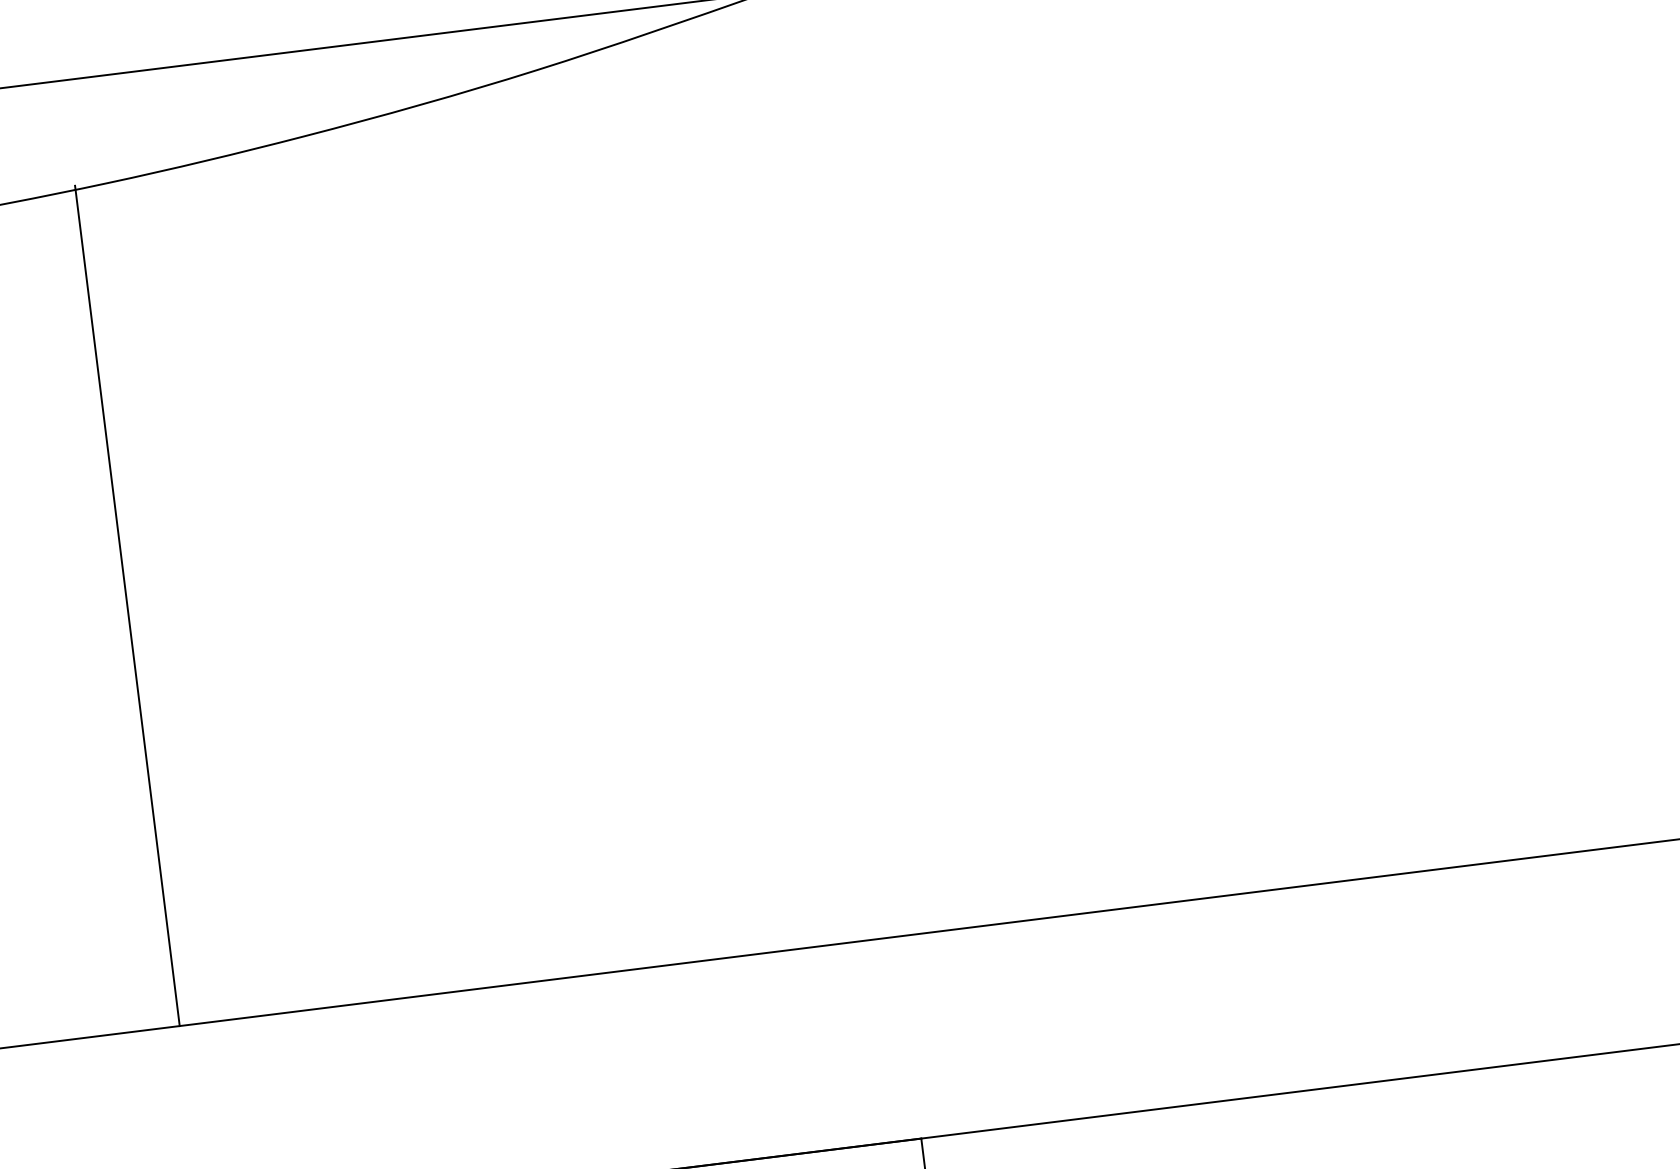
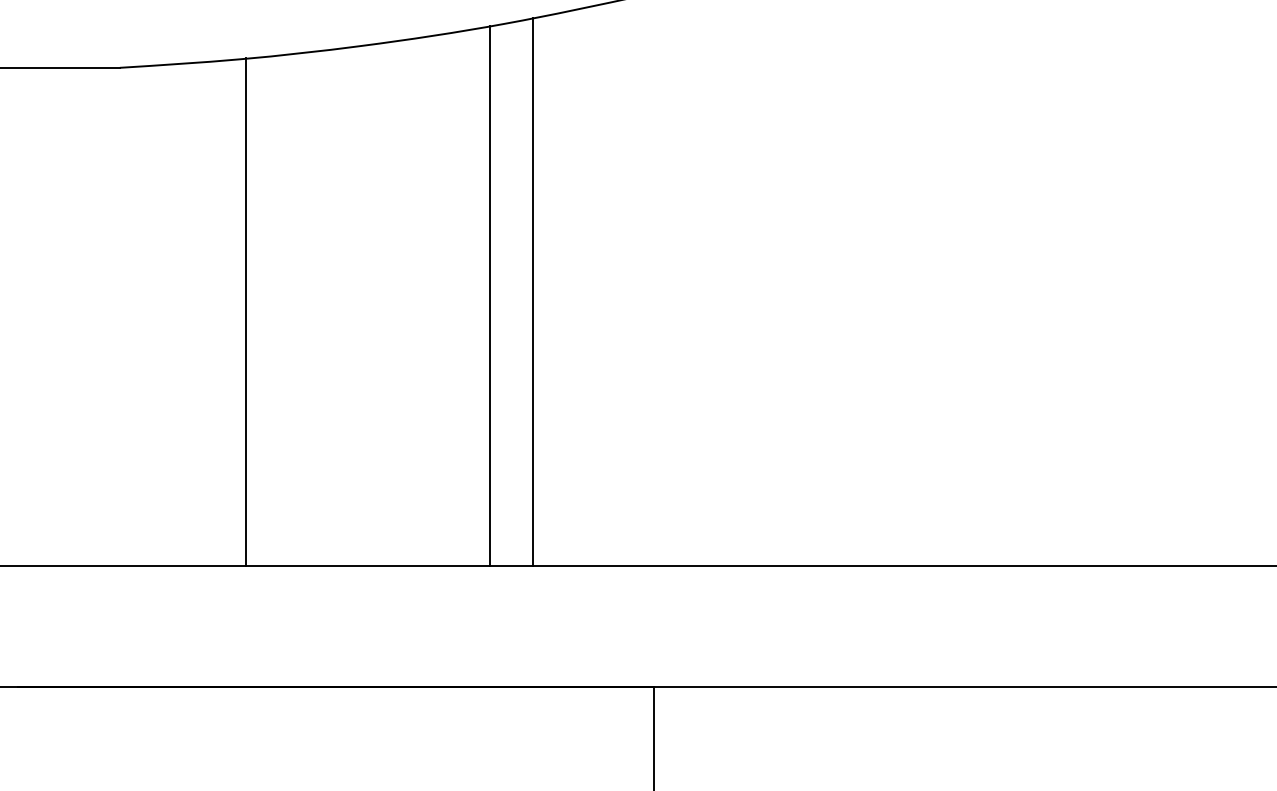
line: (639, 507) -> (533, 291), added
line: (567, 523) -> (489, 295), added
line: (127, 605) -> (245, 311), moved

